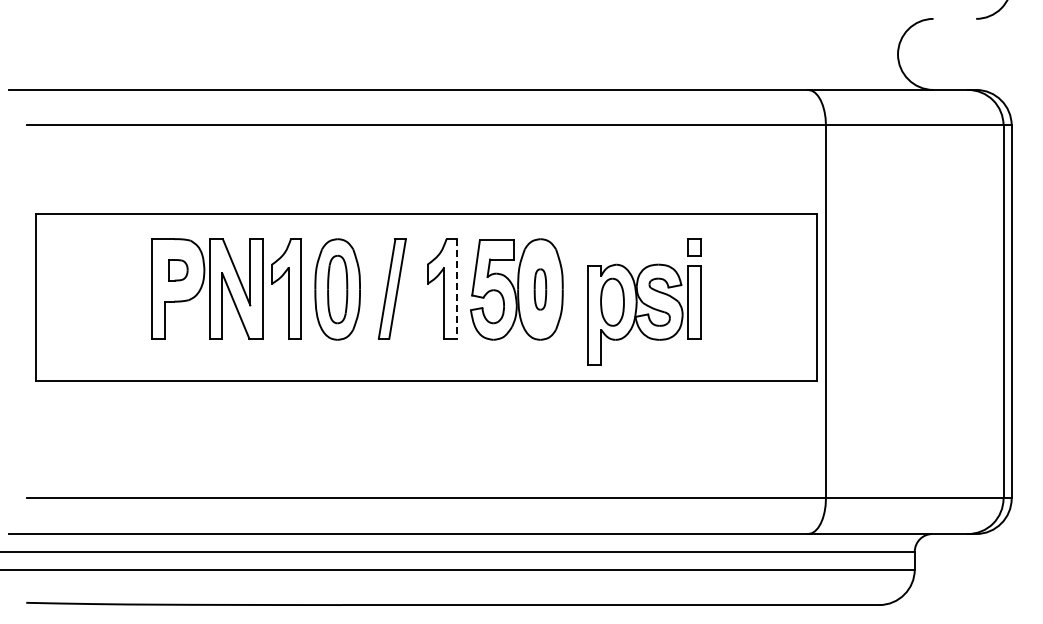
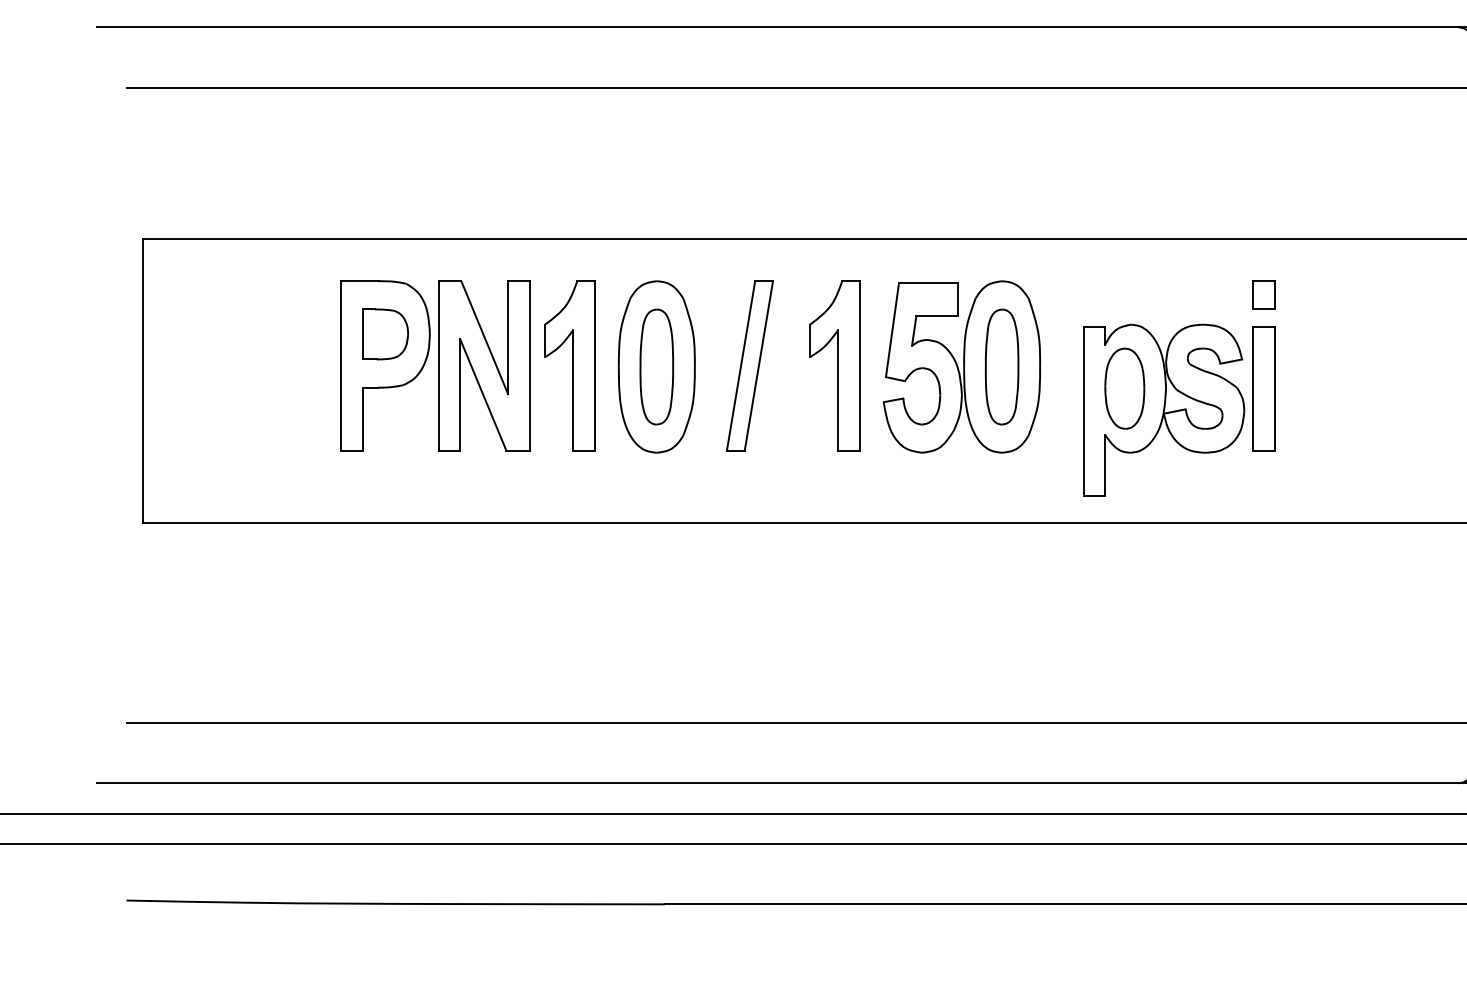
part: (178, 269) -> (385, 332), size x1.43
line: (456, 288) -> (859, 365), dashed -> solid
part: (540, 289) -> (1002, 366), size x1.67

